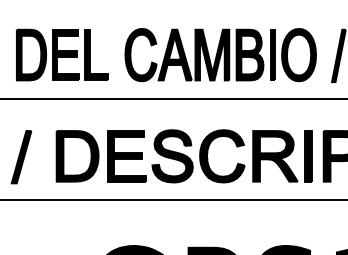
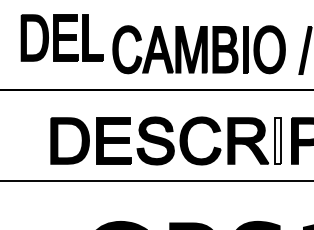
part: (62, 54) -> (62, 37), moved
fill: (308, 156) -> (278, 141), removed
part: (21, 157) -> (19, 142), removed

